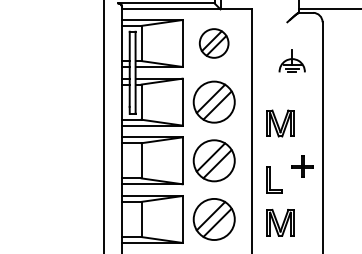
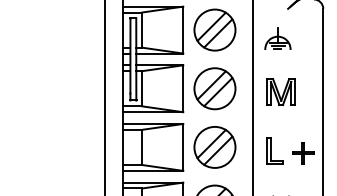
part: (213, 43) -> (214, 30), size x1.43
part: (291, 60) -> (277, 38), moved
part: (280, 123) -> (281, 92), moved
part: (274, 179) -> (275, 150), moved

